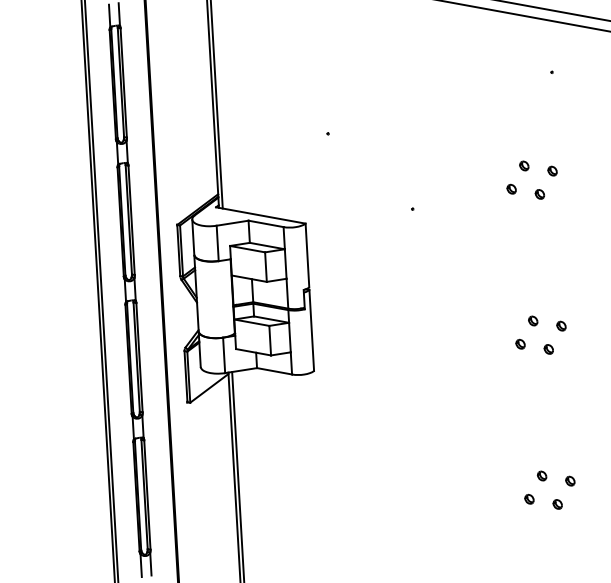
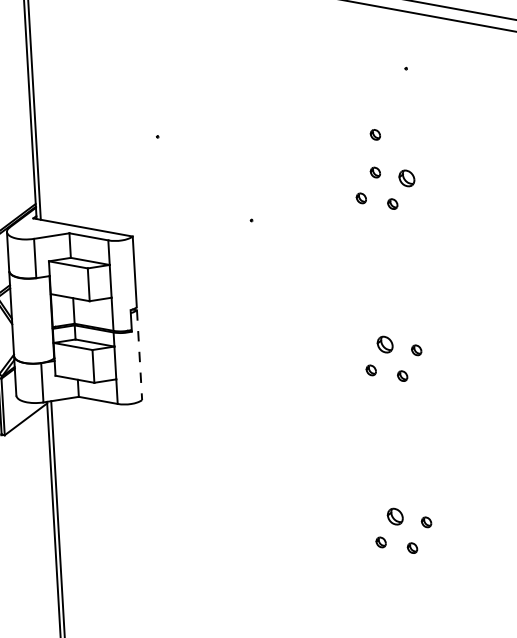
part: (524, 131) -> (375, 134), added
part: (552, 170) -> (406, 177), size x1.6
part: (533, 320) -> (385, 344), size x1.6
line: (311, 330) -> (139, 355), solid -> dashed
part: (541, 475) -> (394, 516), size x1.6

